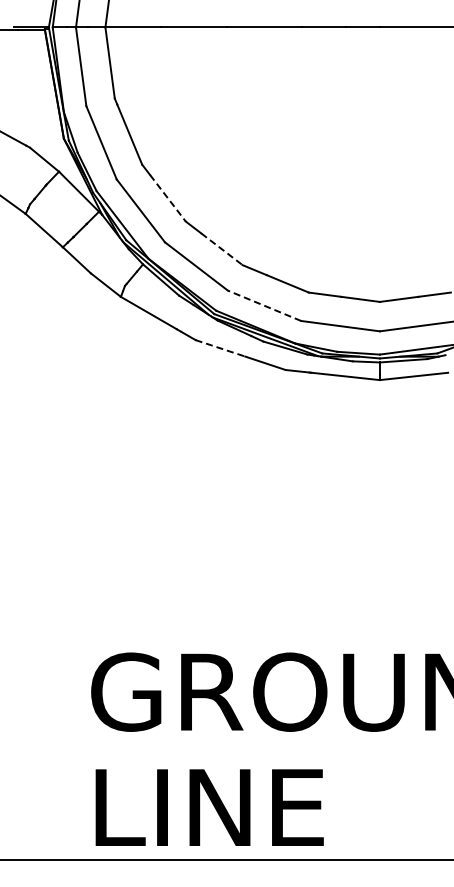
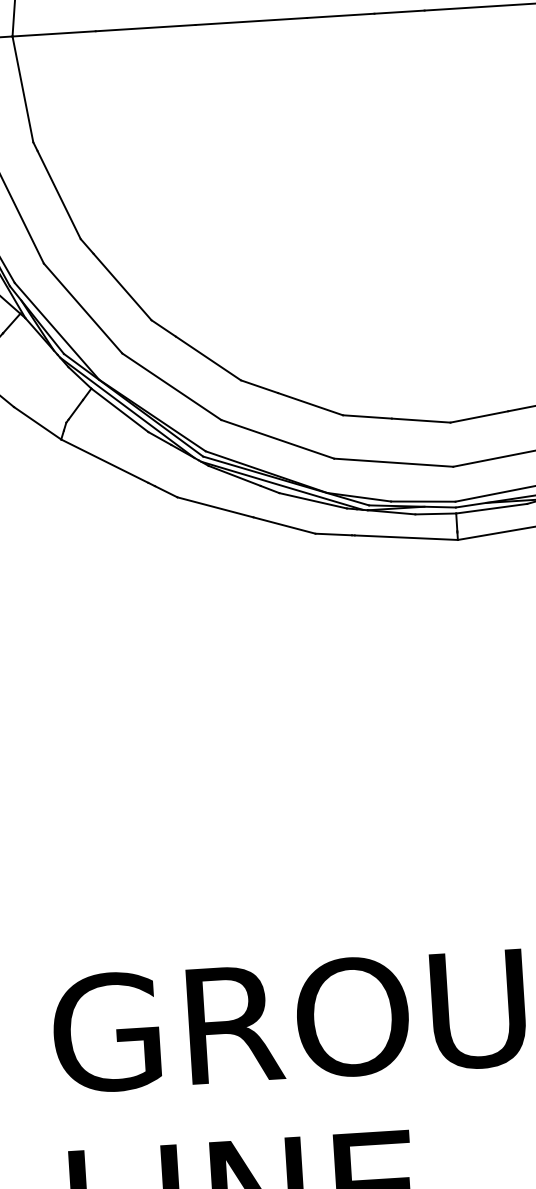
line: (168, 198) -> (123, 287), dashed -> solid
line: (222, 249) -> (209, 358), dashed -> solid
line: (264, 305) -> (277, 438), dashed -> solid
line: (220, 348) -> (215, 507), dashed -> solid

